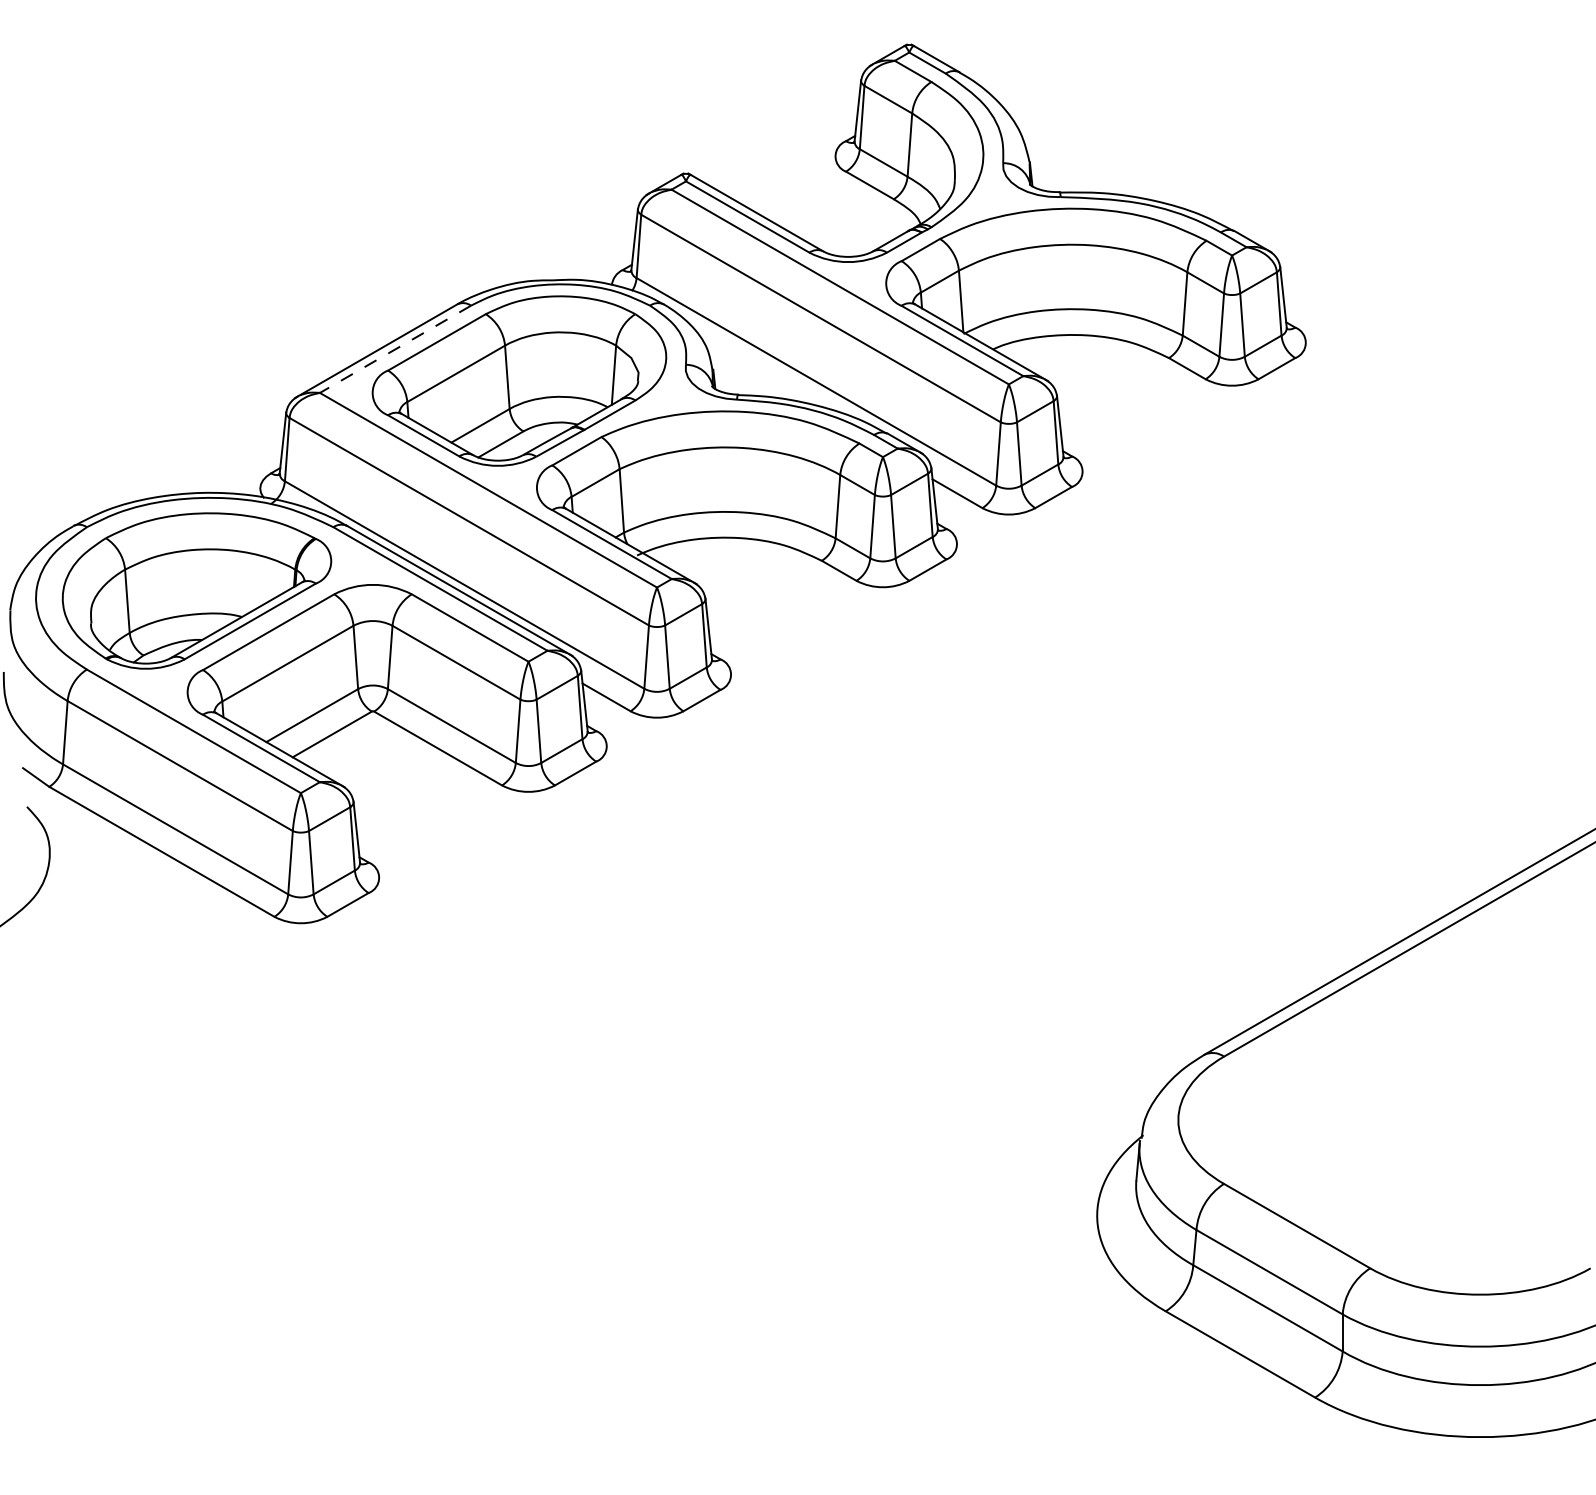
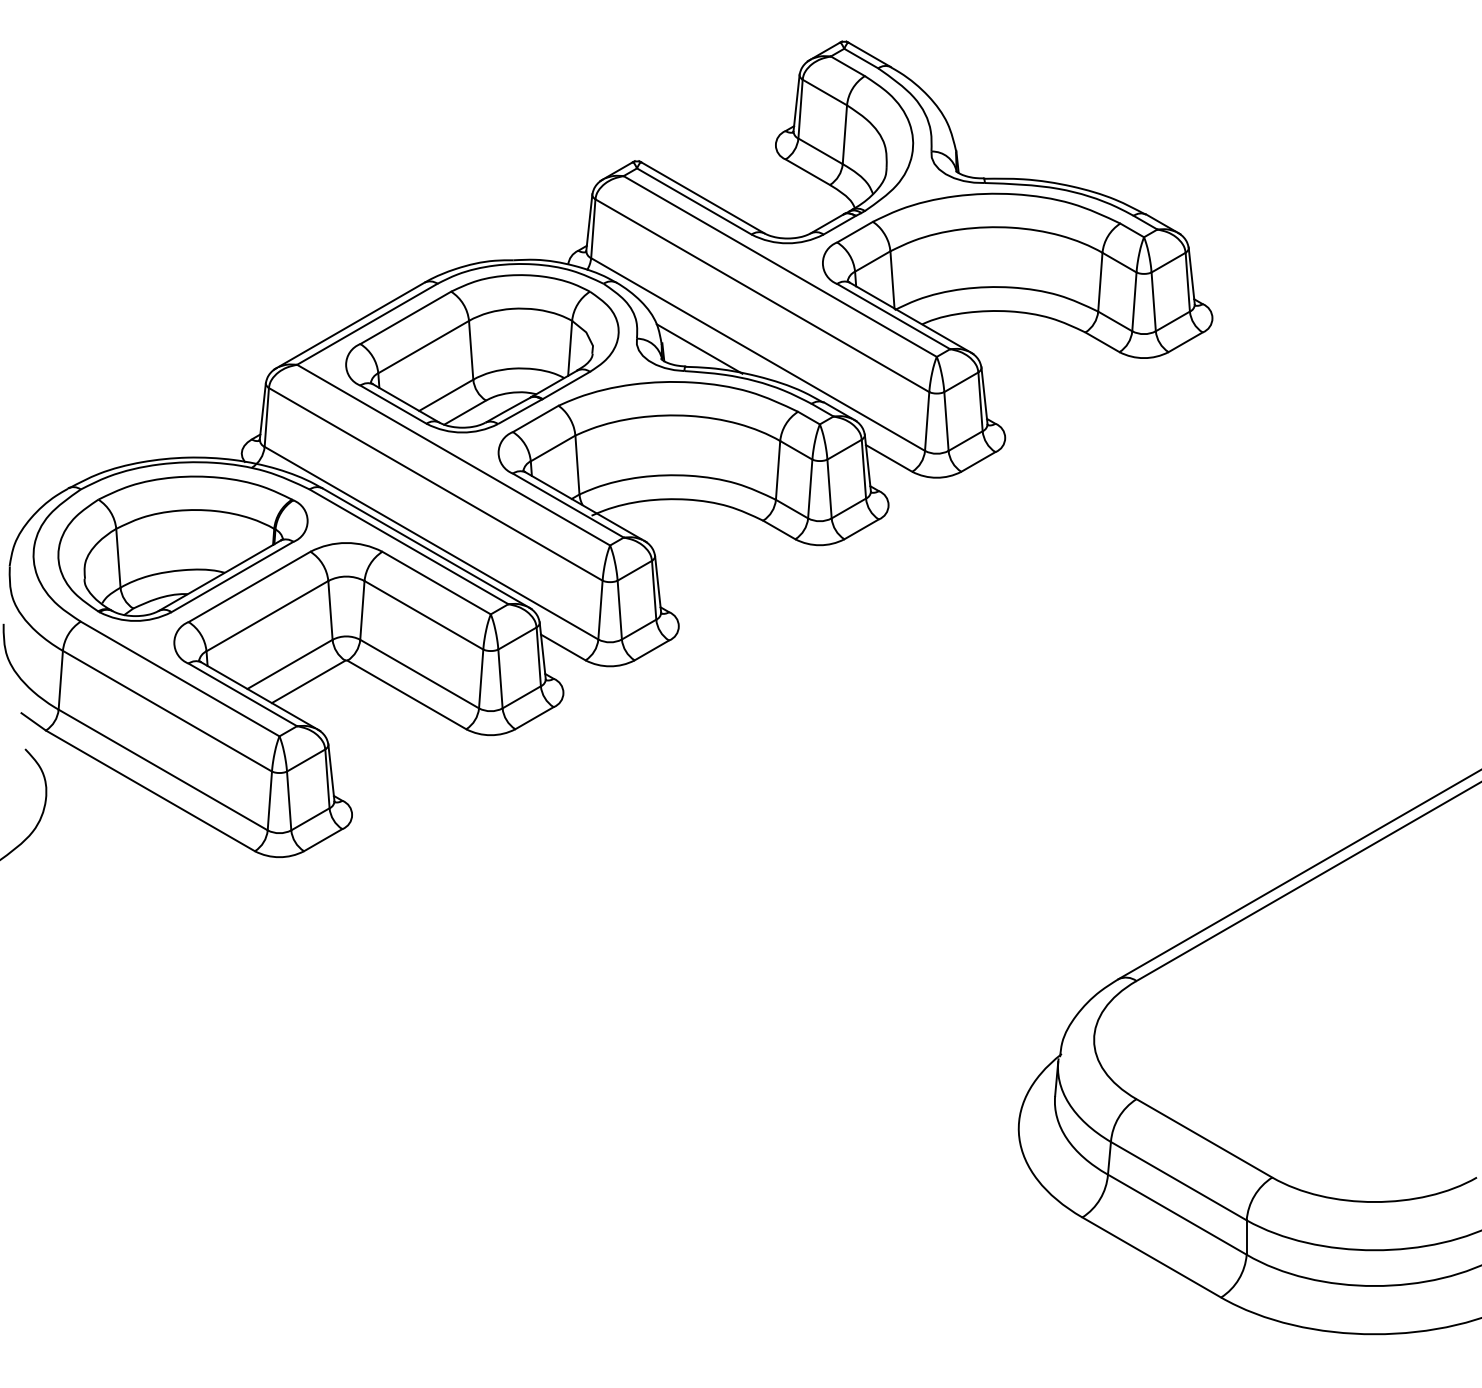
line: (394, 349) -> (366, 324), dashed -> solid
line: (753, 375) -> (699, 348), added

